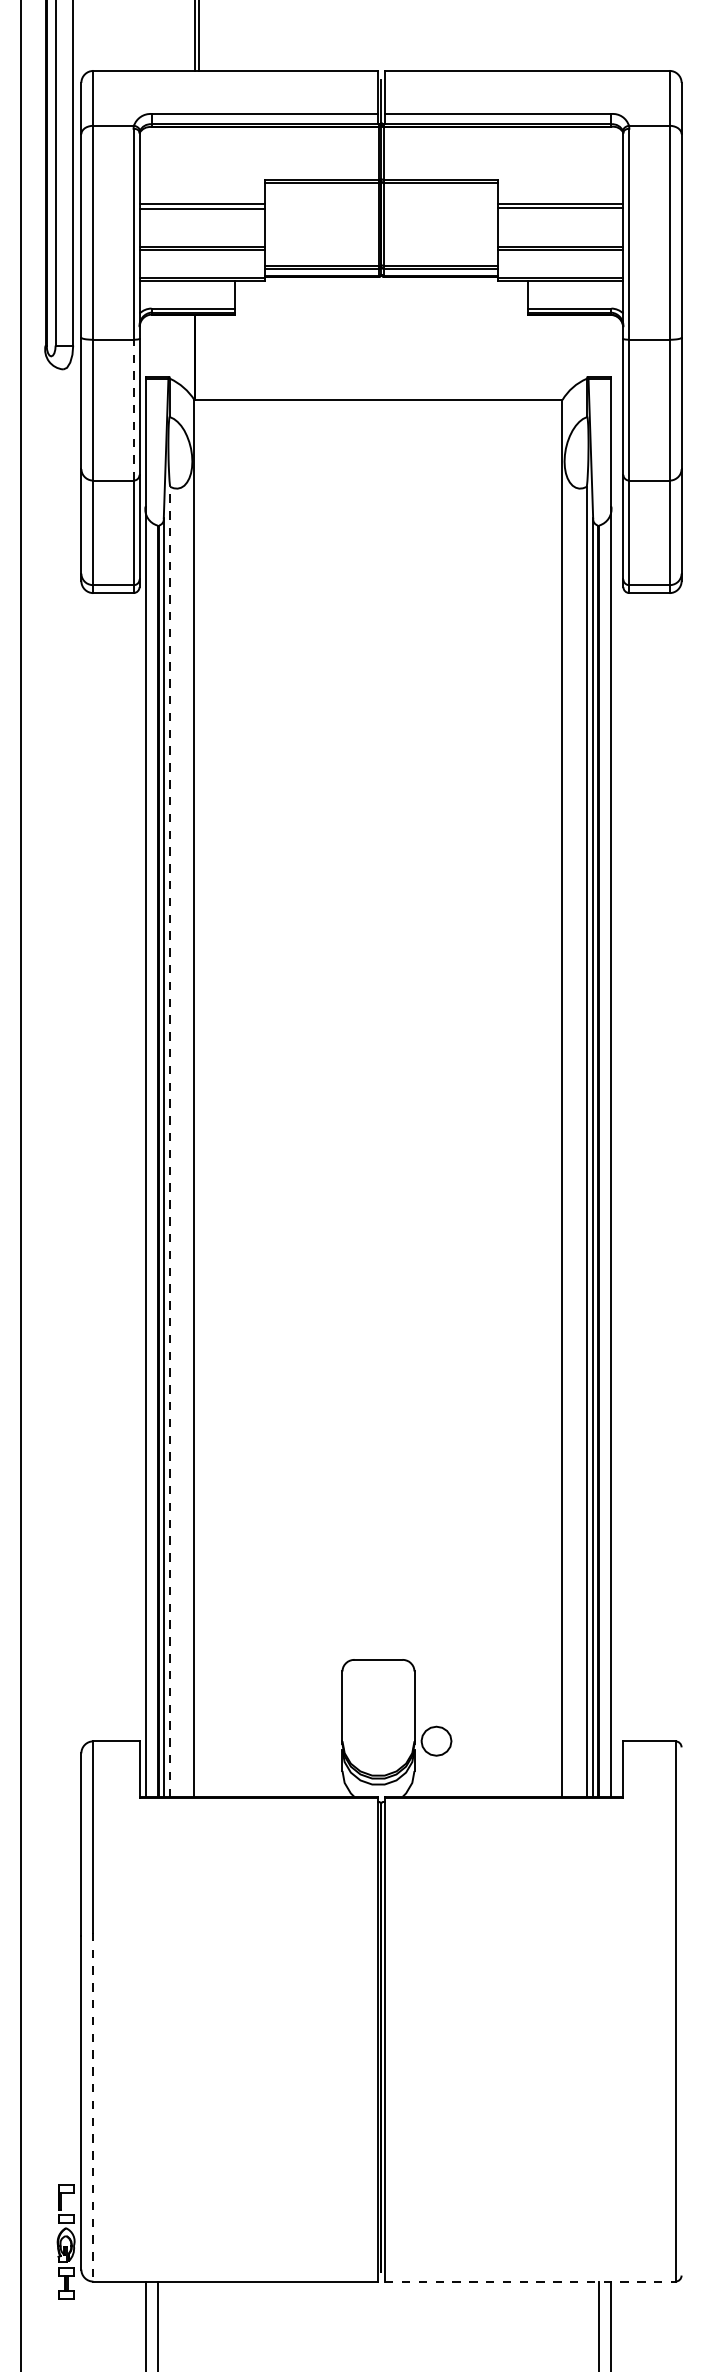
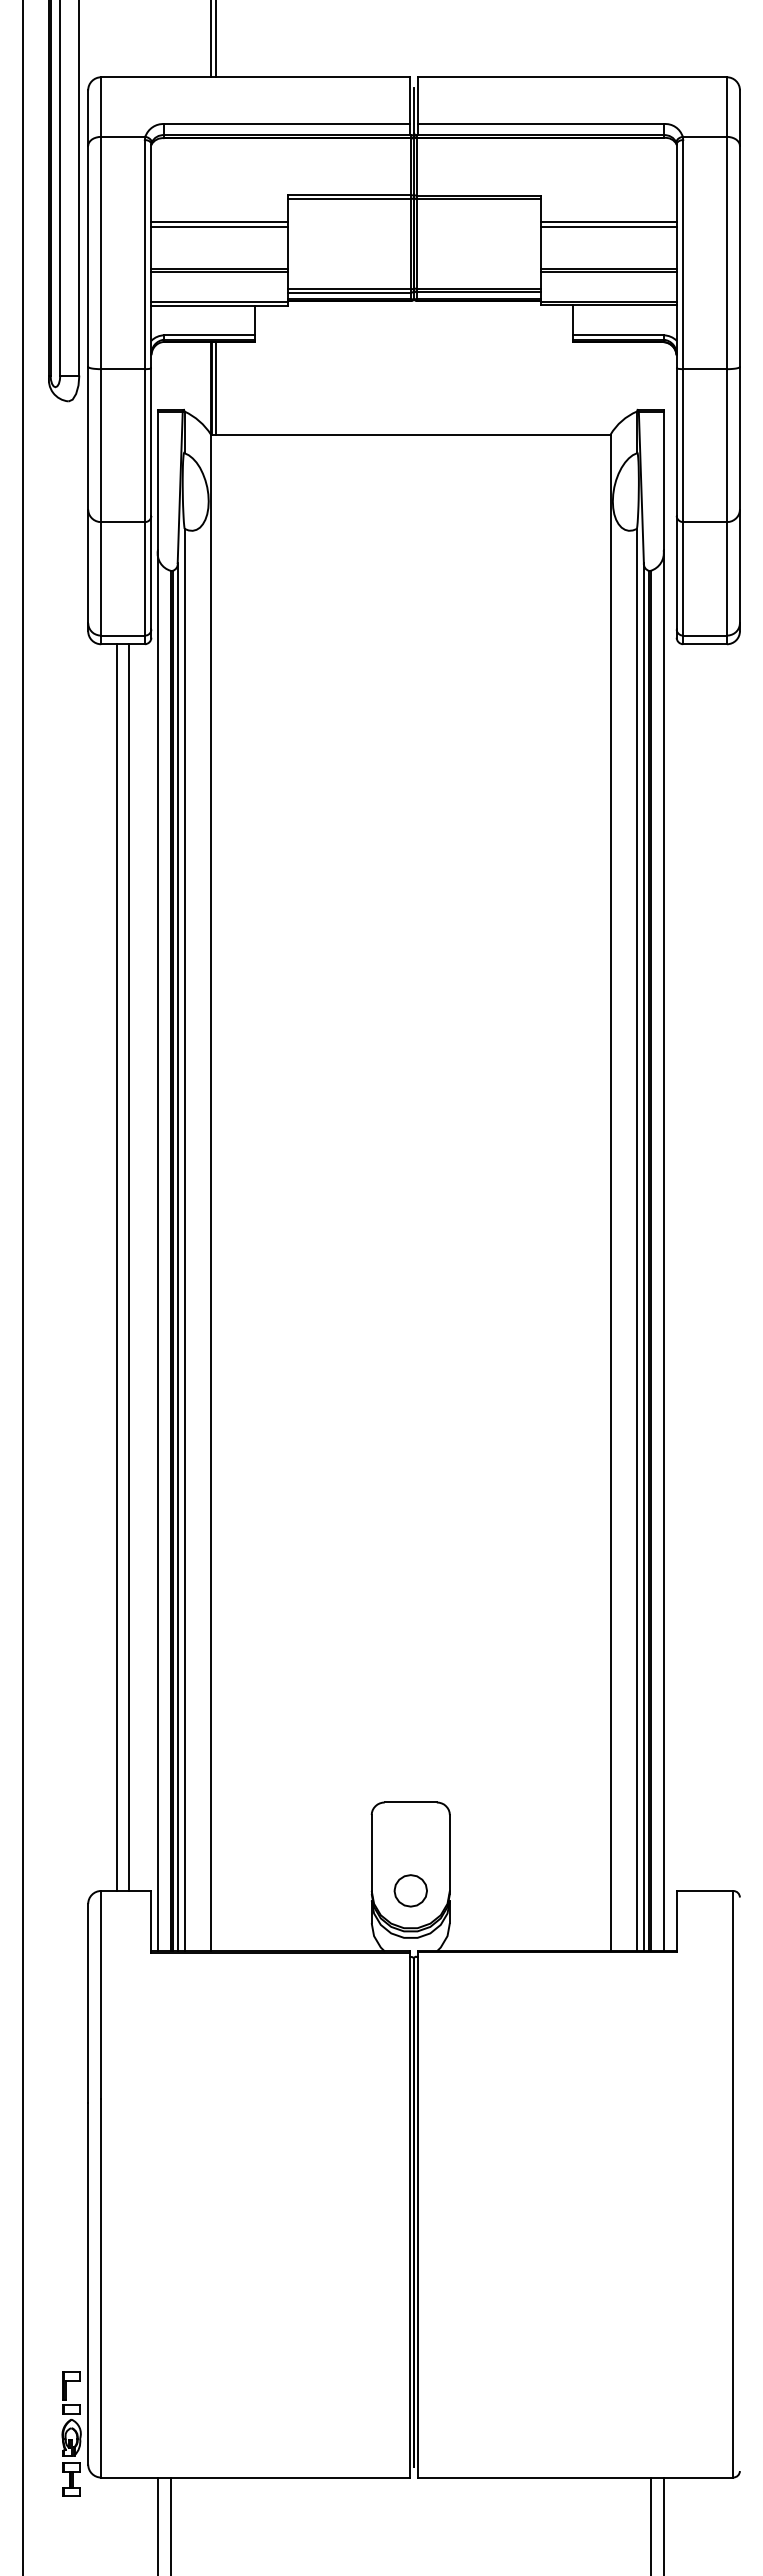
line: (198, 357) -> (215, 388), added
line: (133, 410) -> (144, 445), dashed -> solid
line: (170, 1141) -> (184, 1239), dashed -> solid
line: (108, 1167) -> (117, 1267), added
line: (119, 1167) -> (129, 1267), added
part: (436, 1740) -> (410, 1890), moved
line: (93, 2107) -> (101, 2288), dashed -> solid
line: (530, 2281) -> (575, 2477), dashed -> solid

